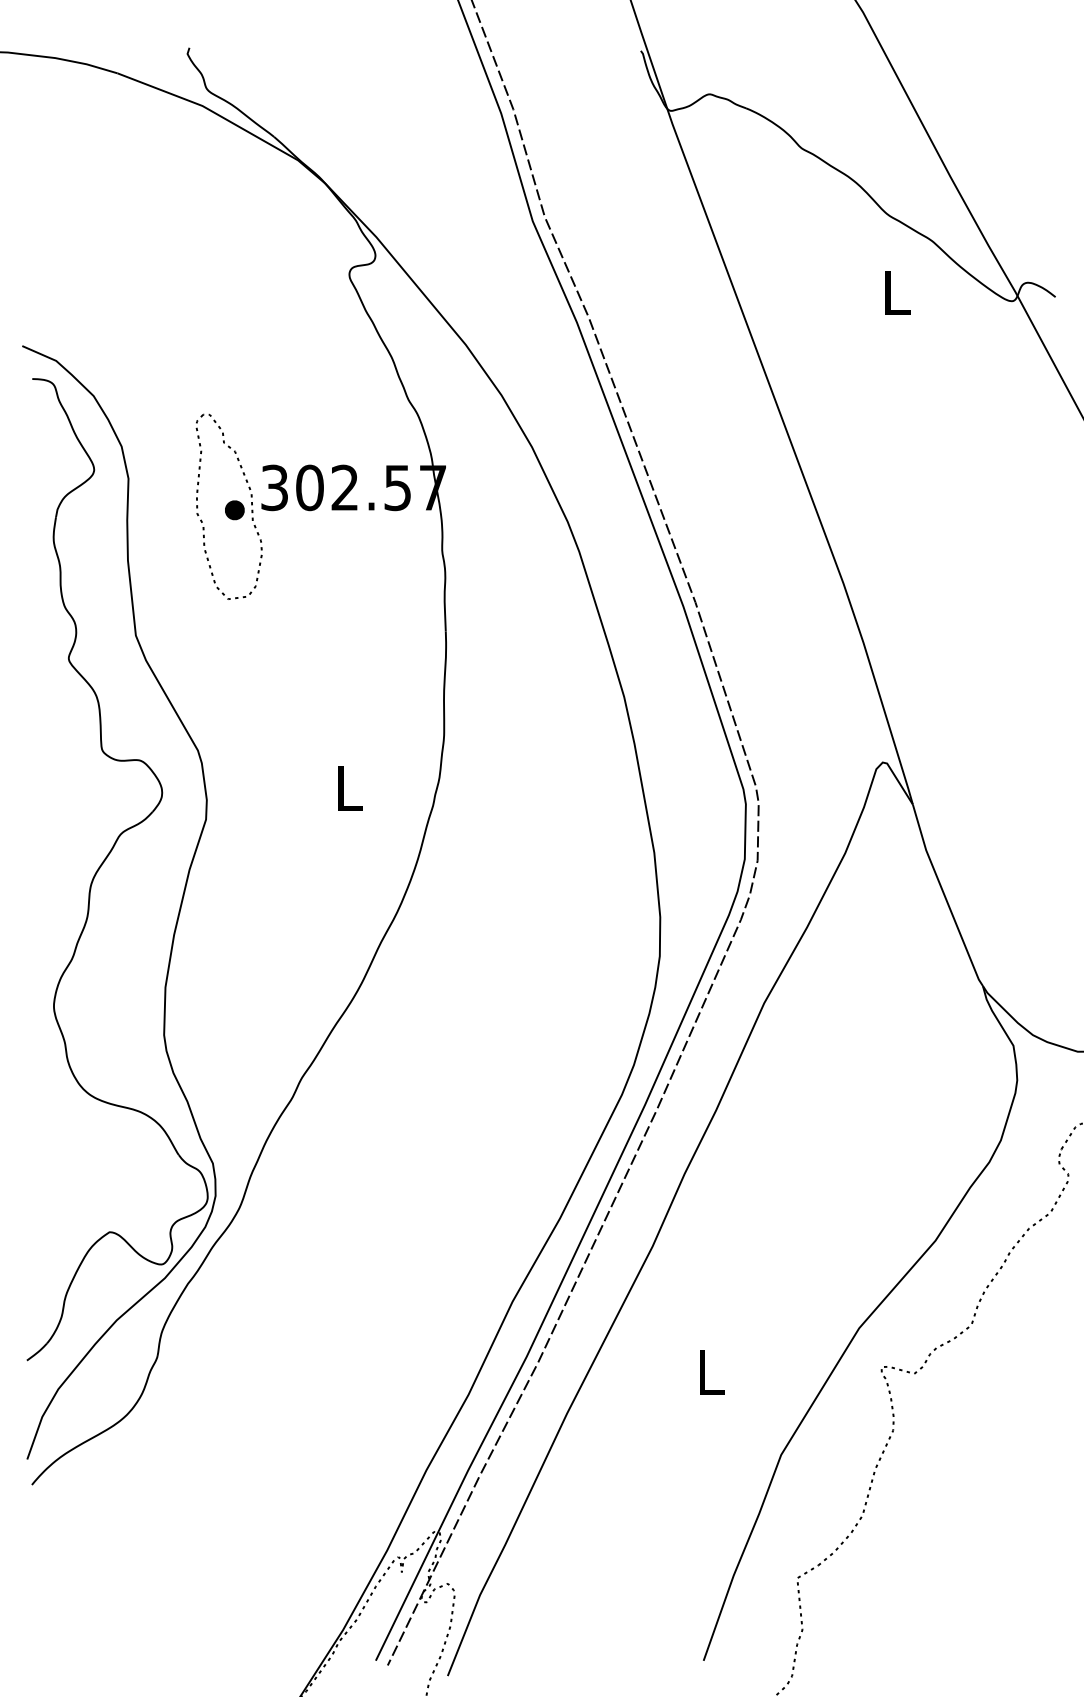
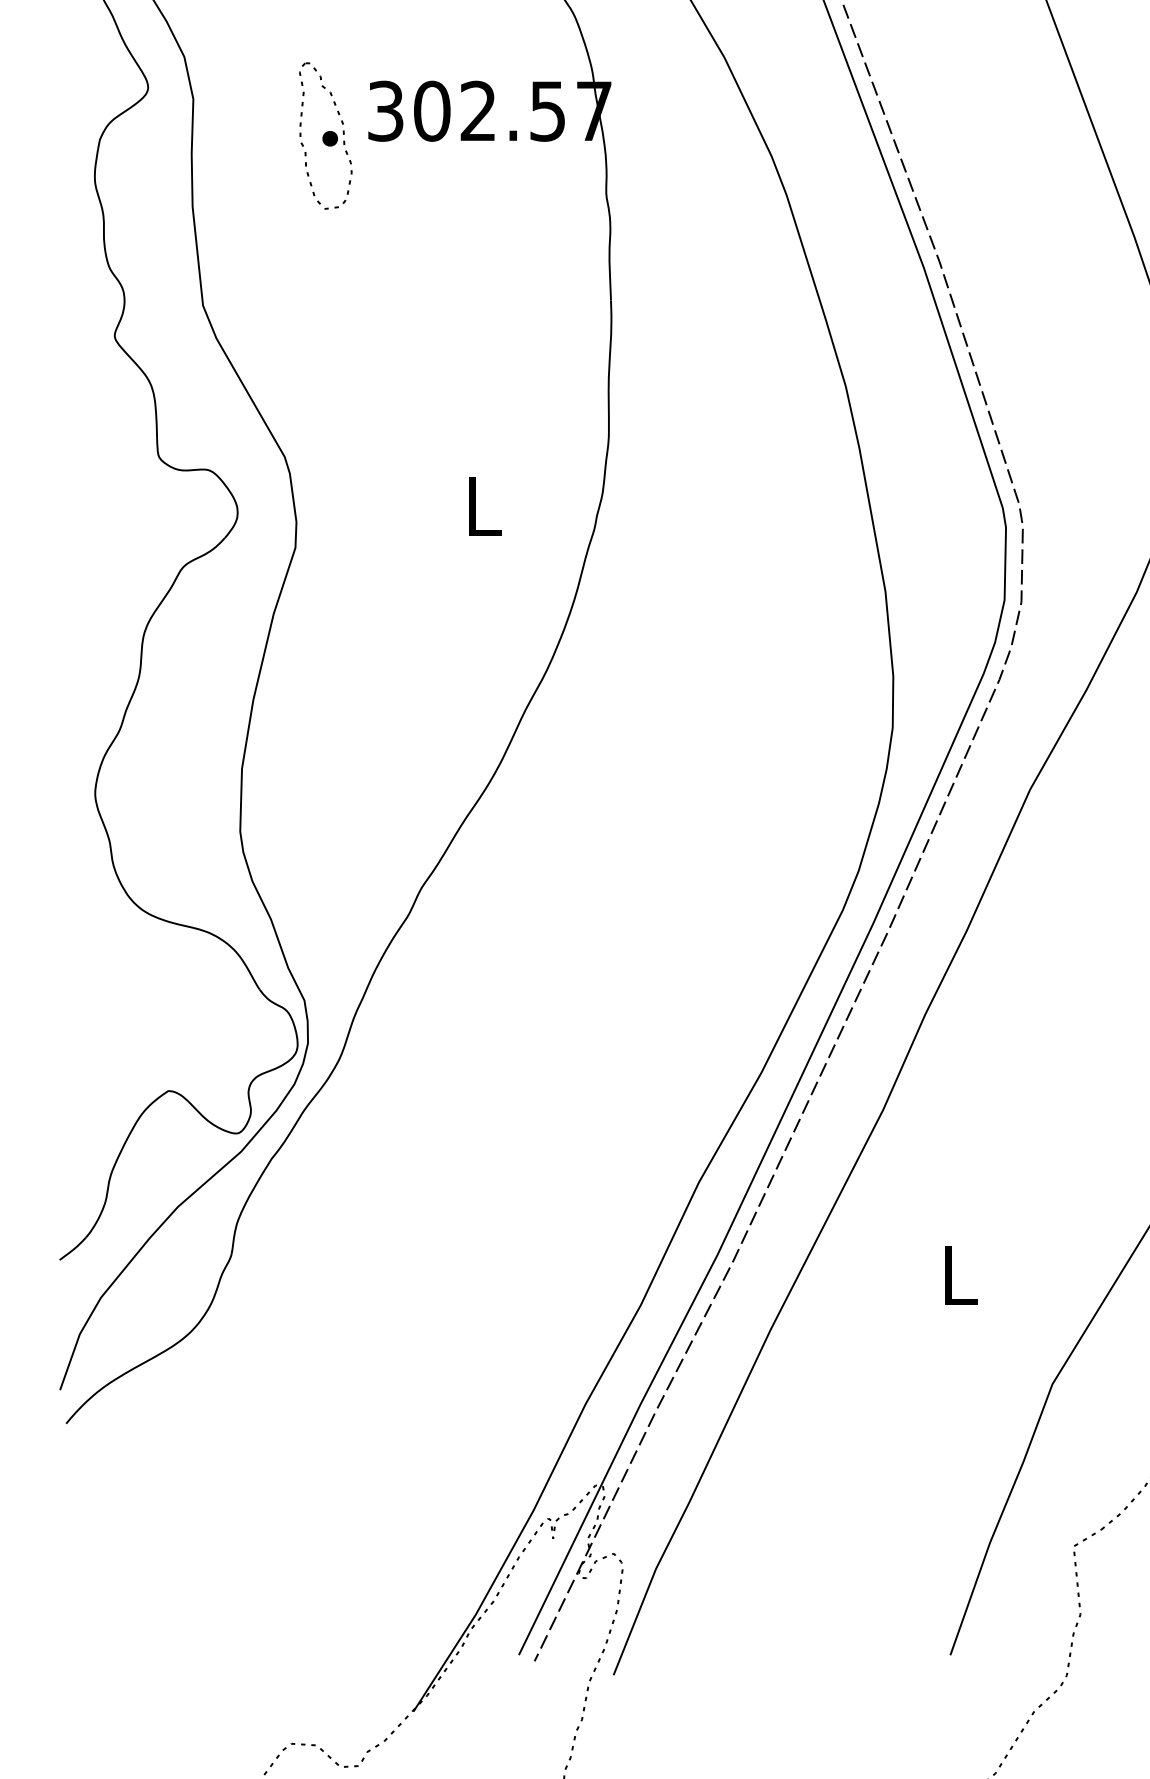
part: (228, 506) -> (324, 135), size x0.6

